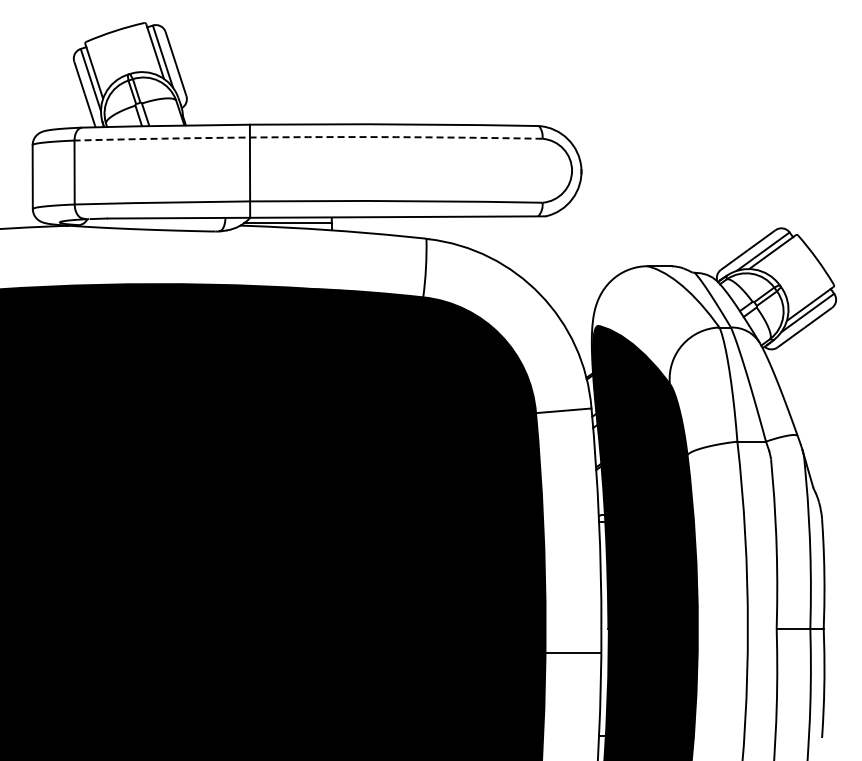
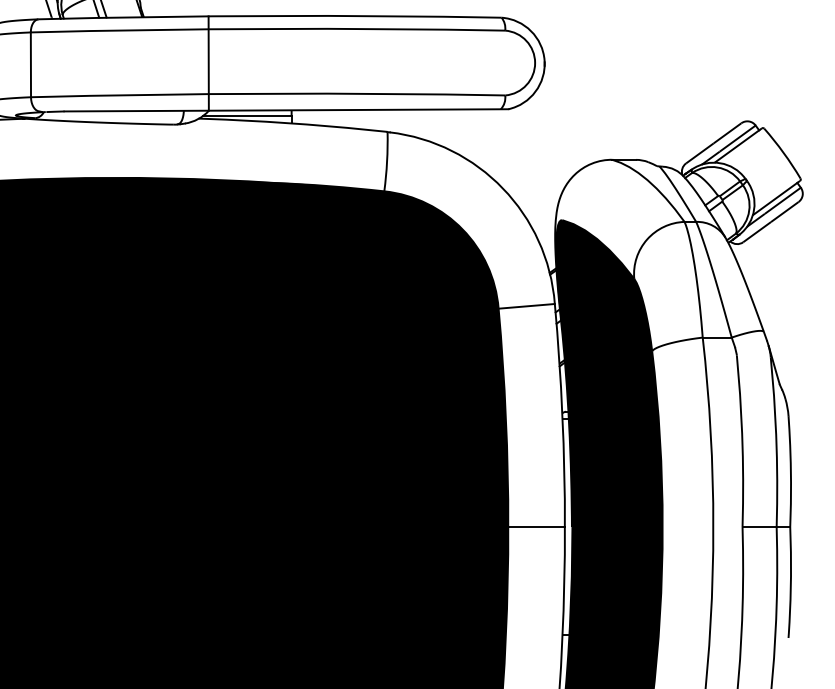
arc: (308, 137) -> (267, 29), dashed -> solid
line: (573, 652) -> (536, 526), moved

